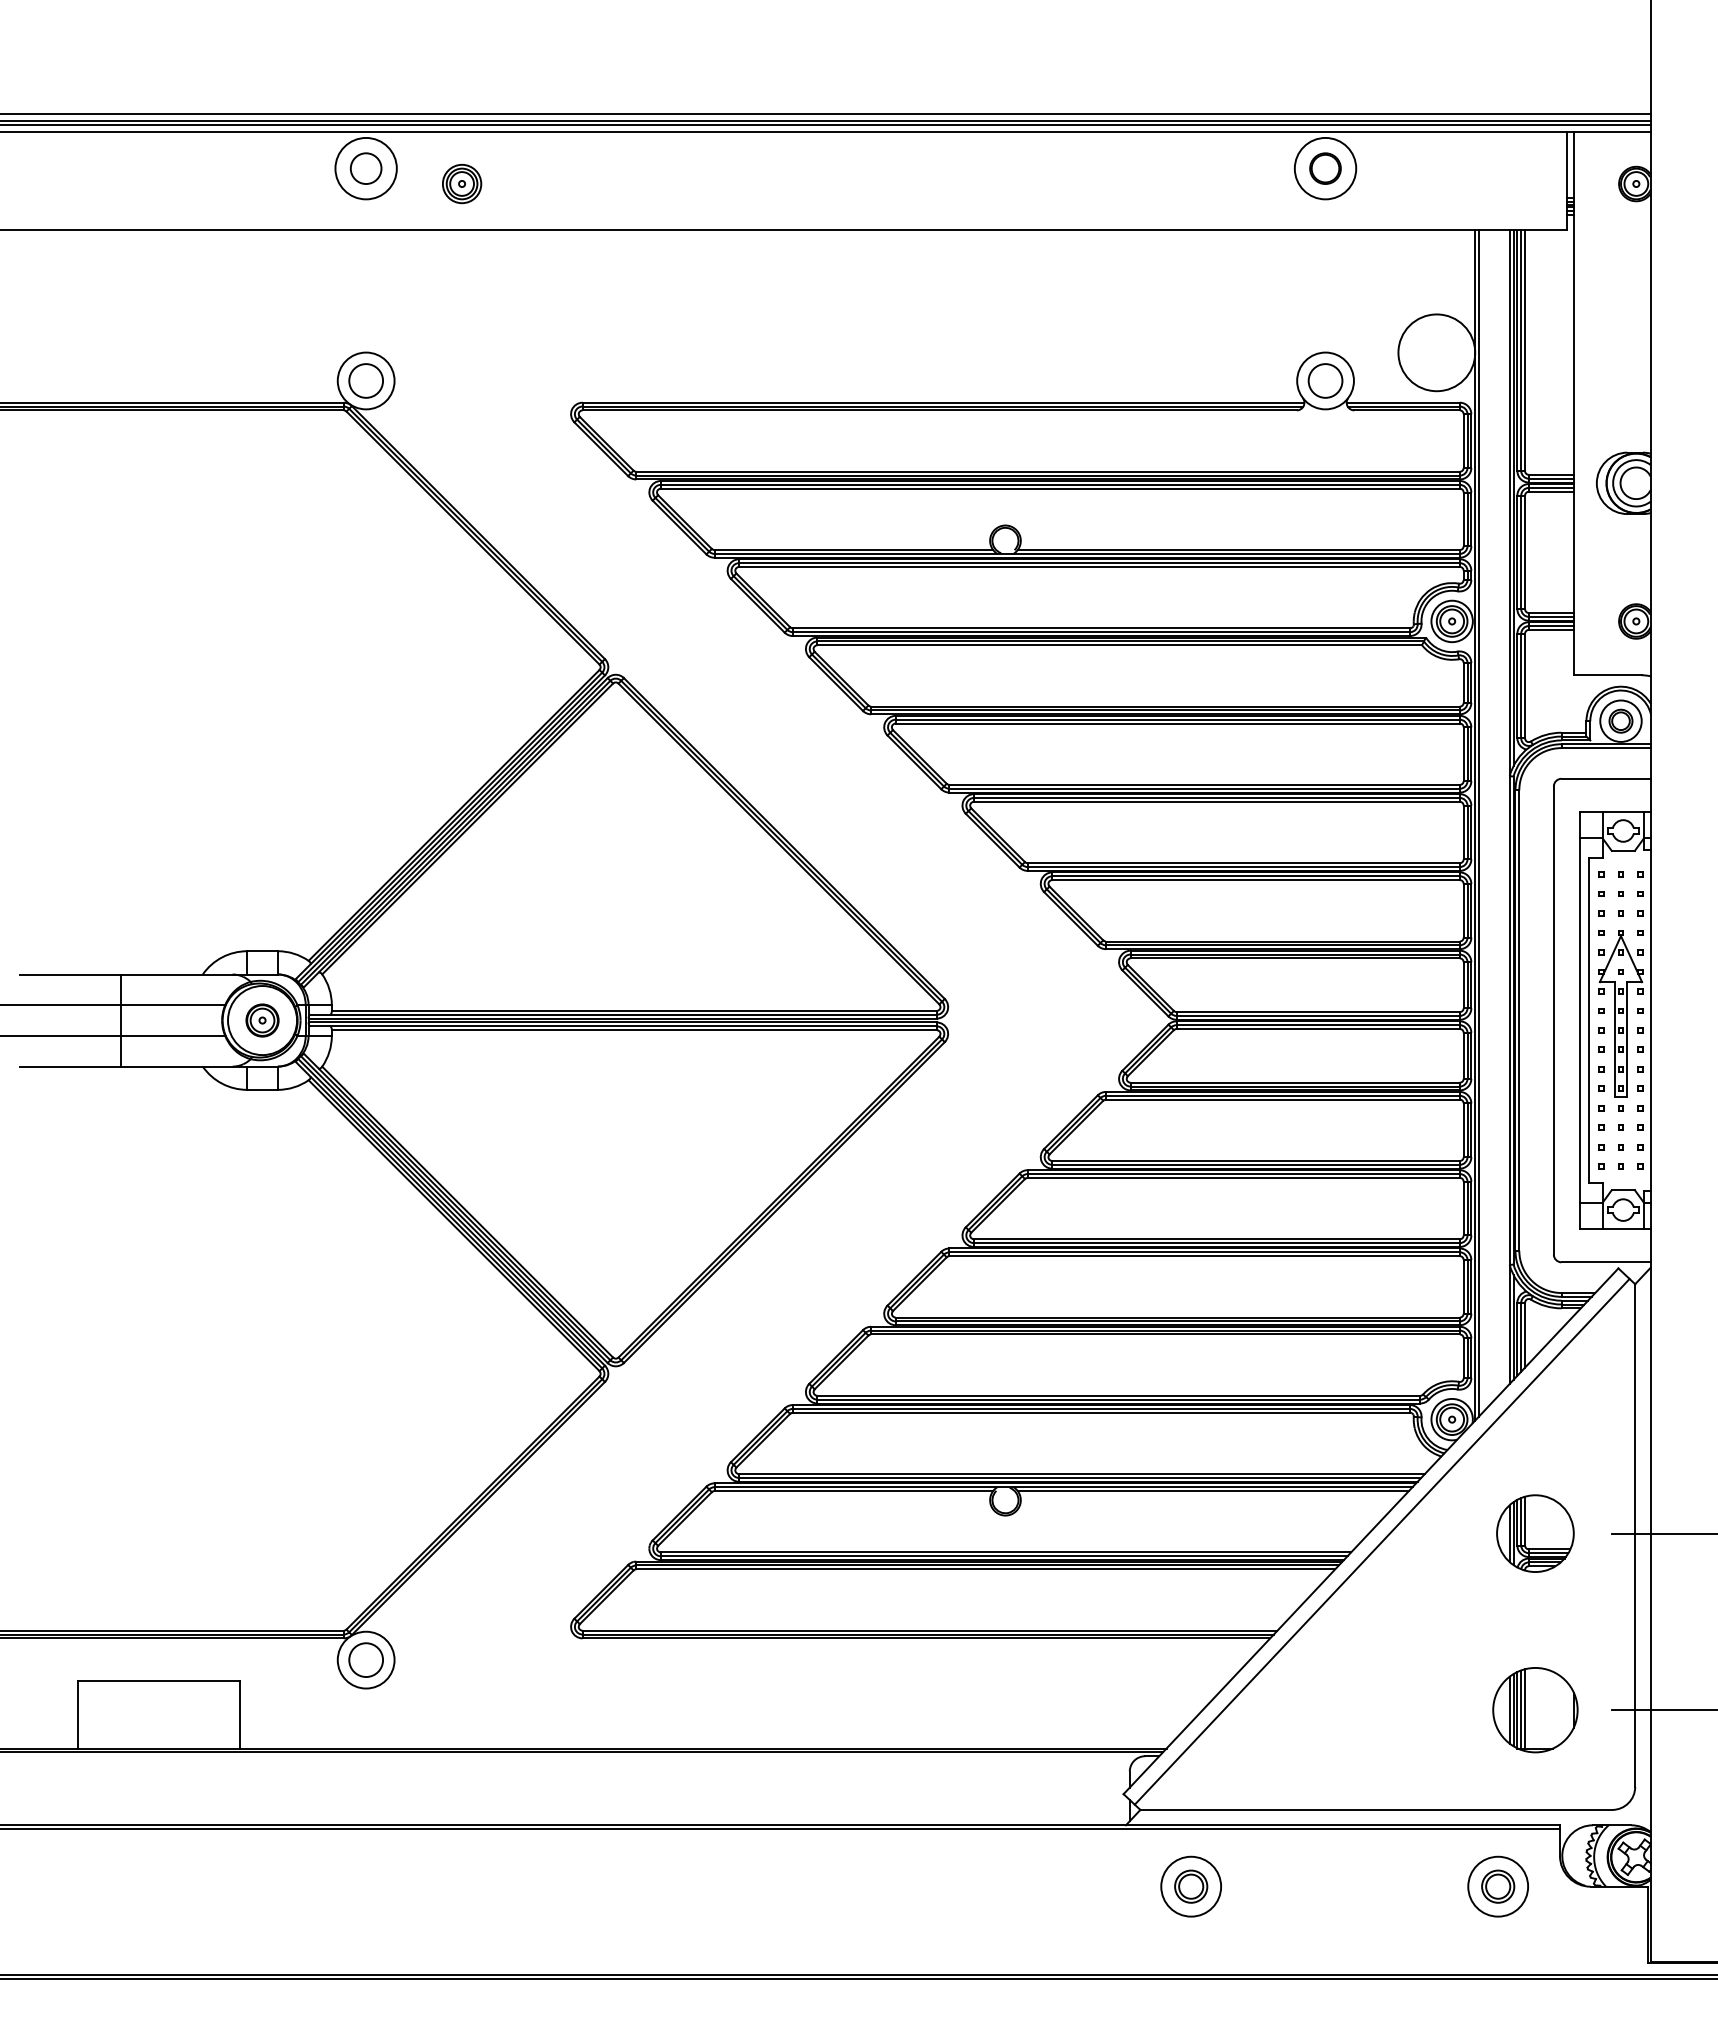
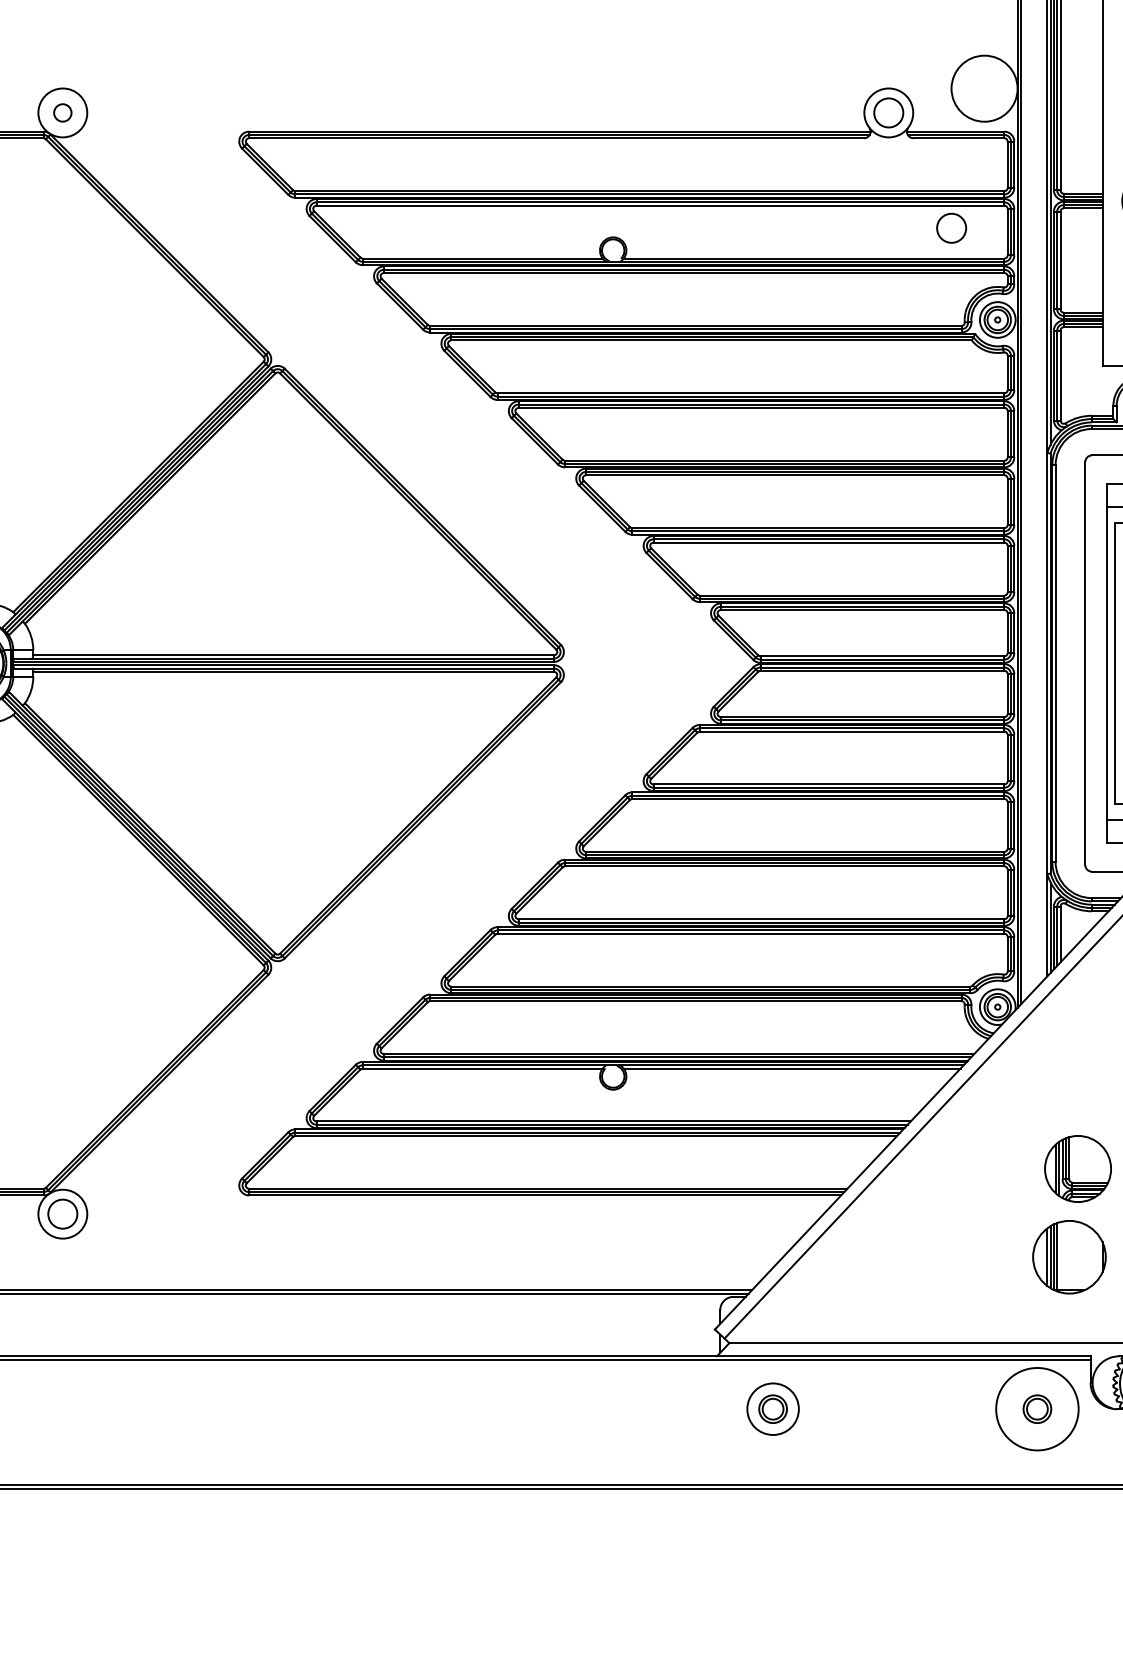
circle: (366, 380) -> (63, 112), size x0.6
circle: (1398, 514) -> (951, 227), added
part: (1535, 1533) -> (1078, 1168), moved
line: (1525, 1708) -> (1060, 1255), removed
circle: (1498, 1886) -> (1037, 1409), size x1.6

